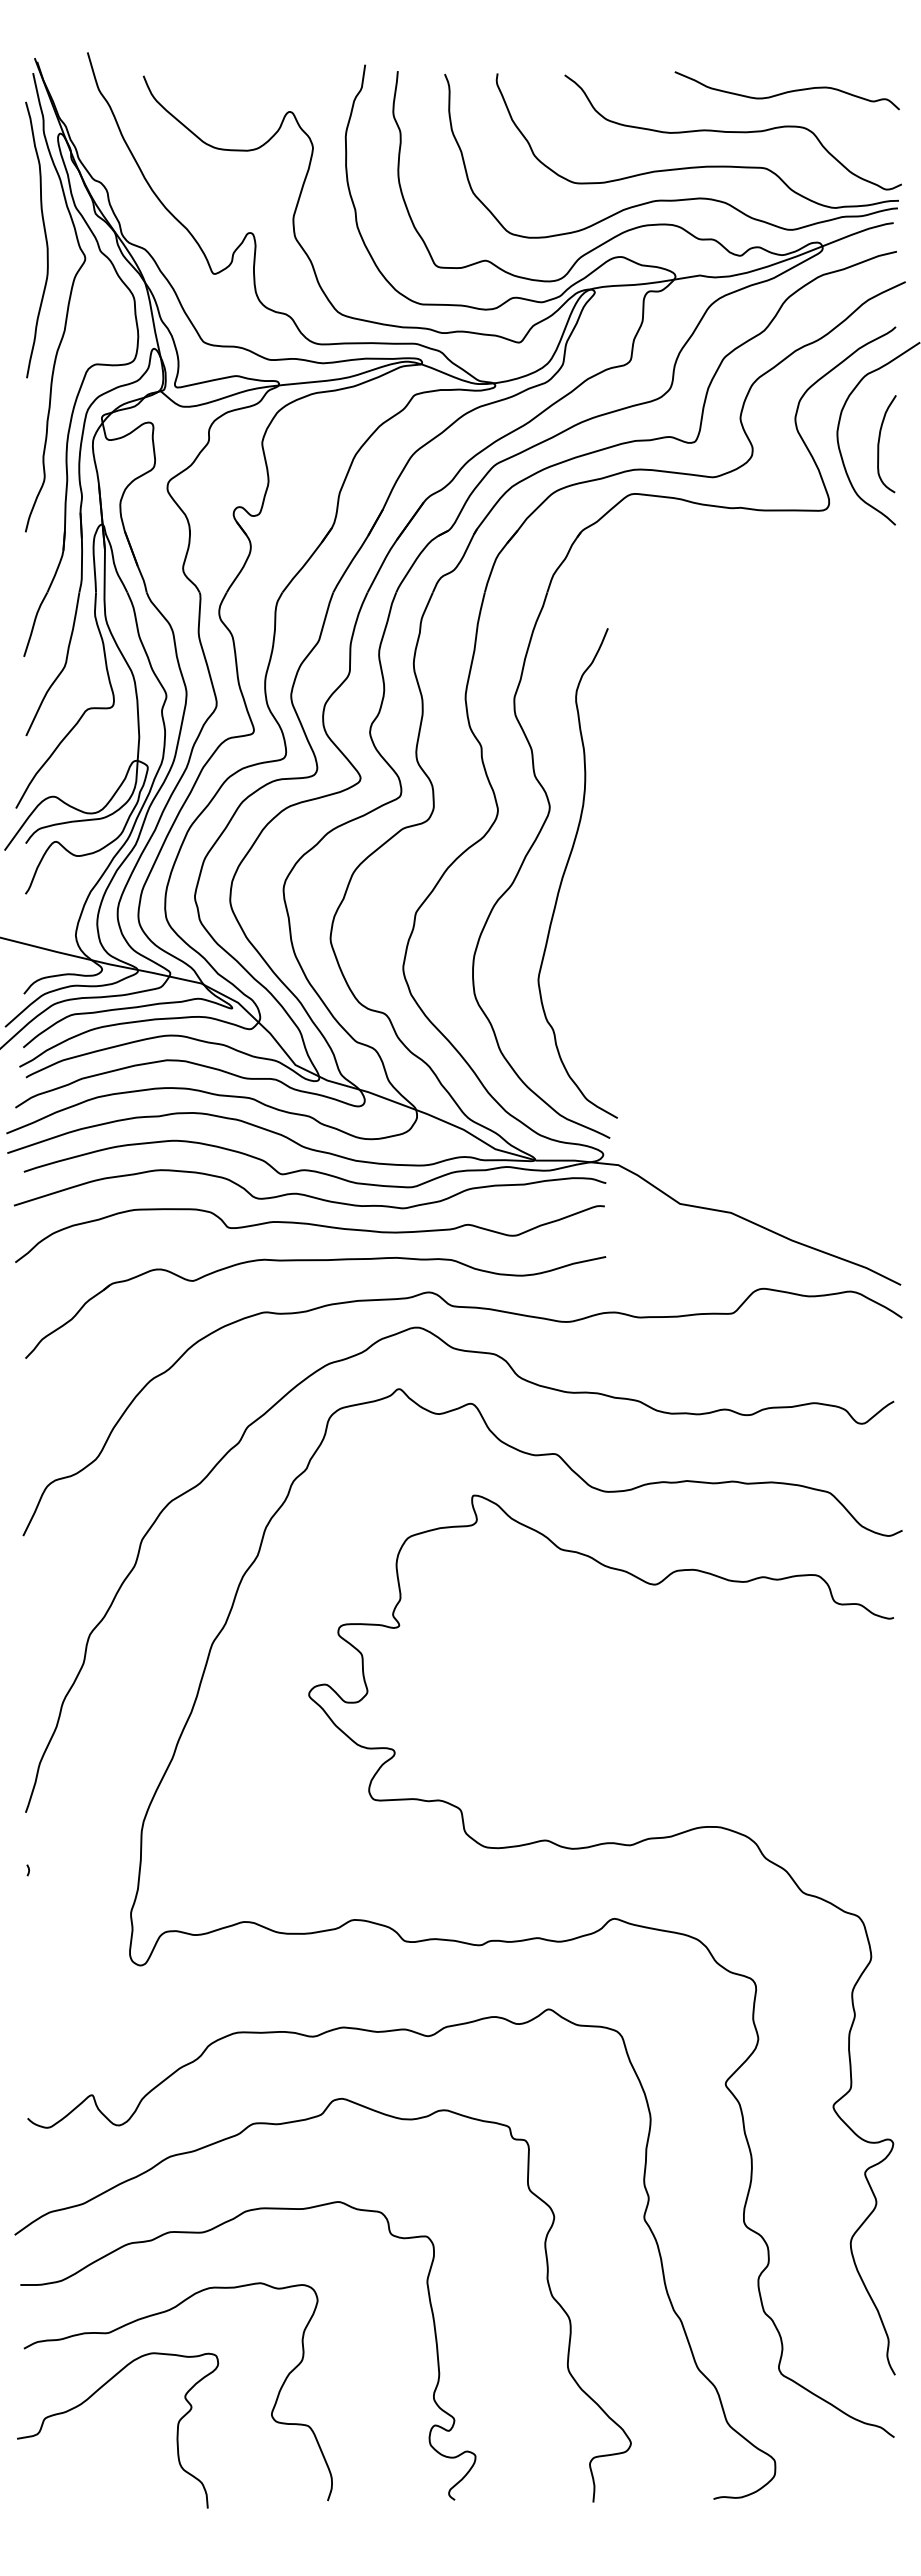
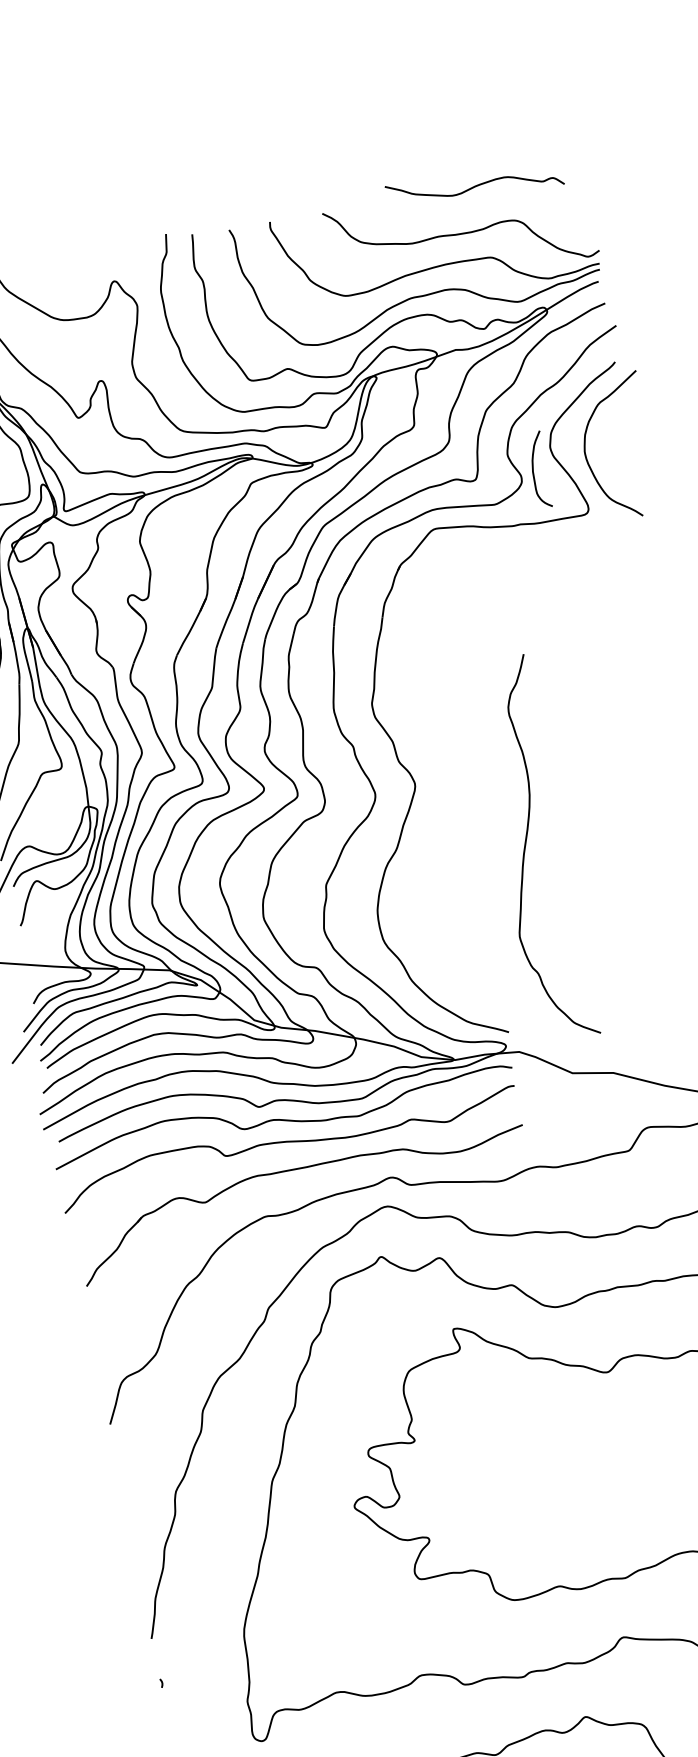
curve: (786, 91) -> (474, 186), moved
curve: (879, 444) -> (533, 471), moved
curve: (566, 869) -> (525, 847), moved

